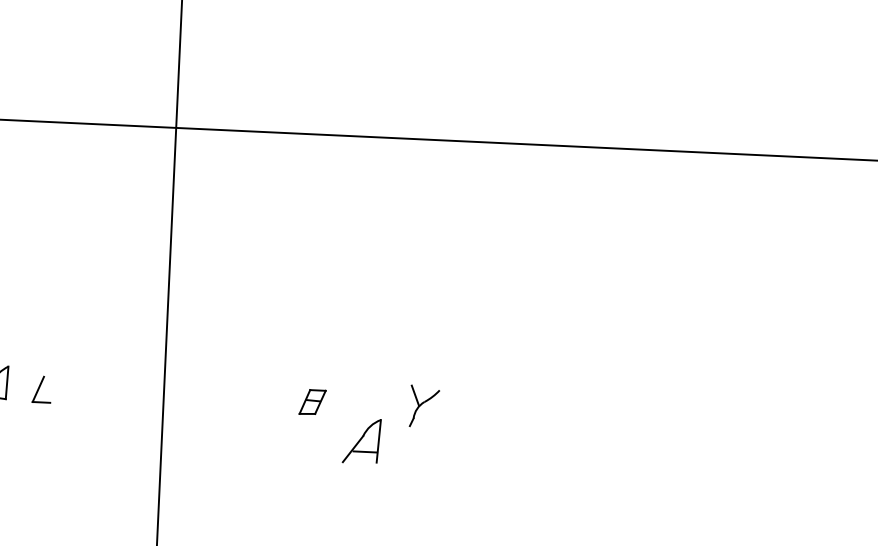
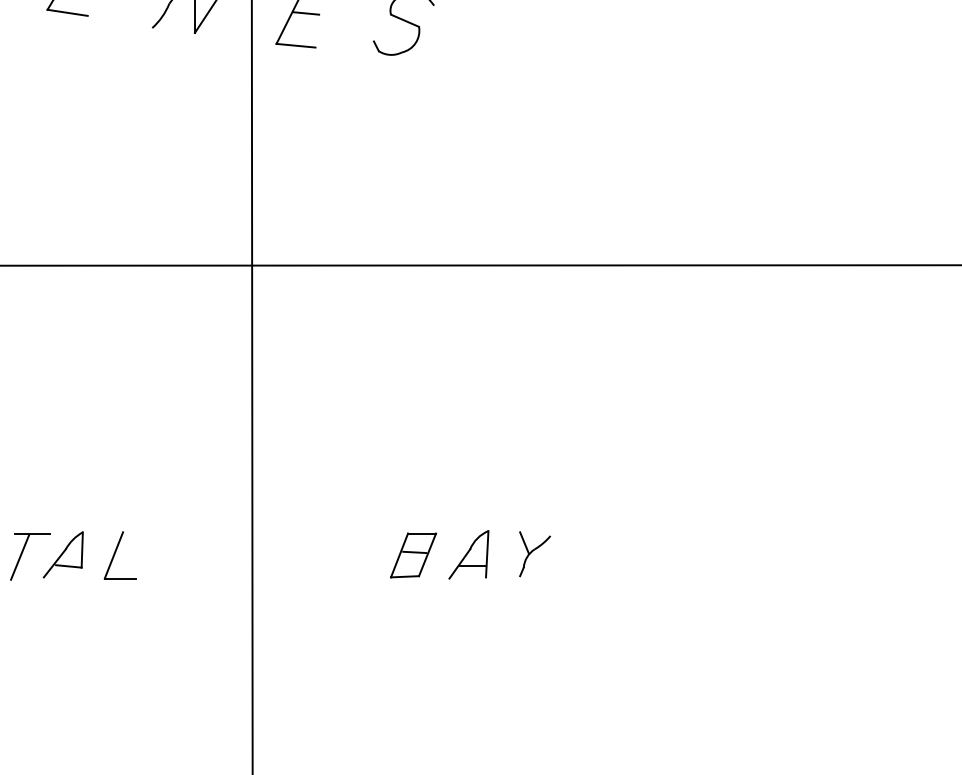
part: (41, 389) -> (119, 555), size x1.67
part: (312, 402) -> (413, 555), size x1.67
part: (361, 440) -> (468, 554), moved

